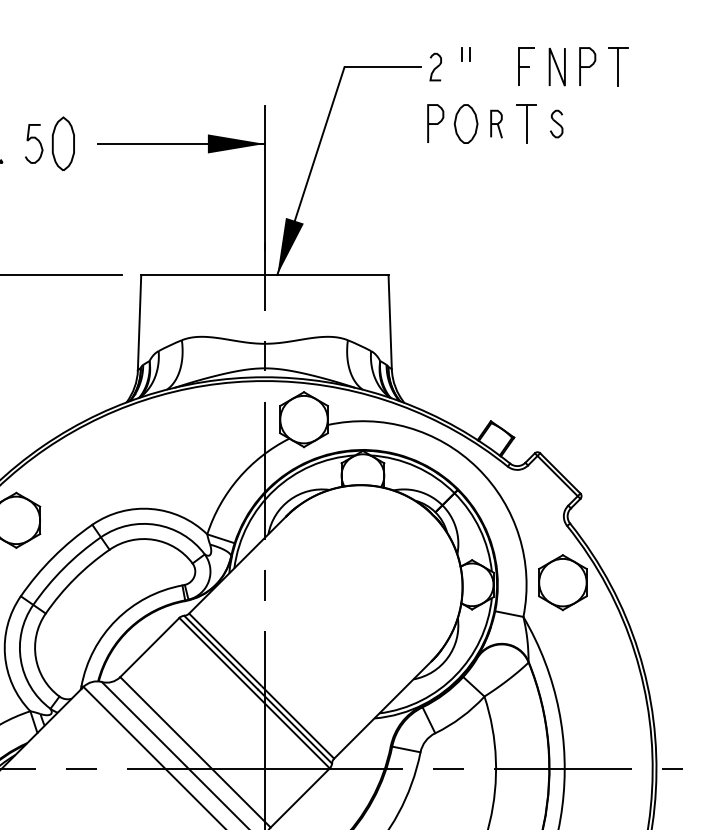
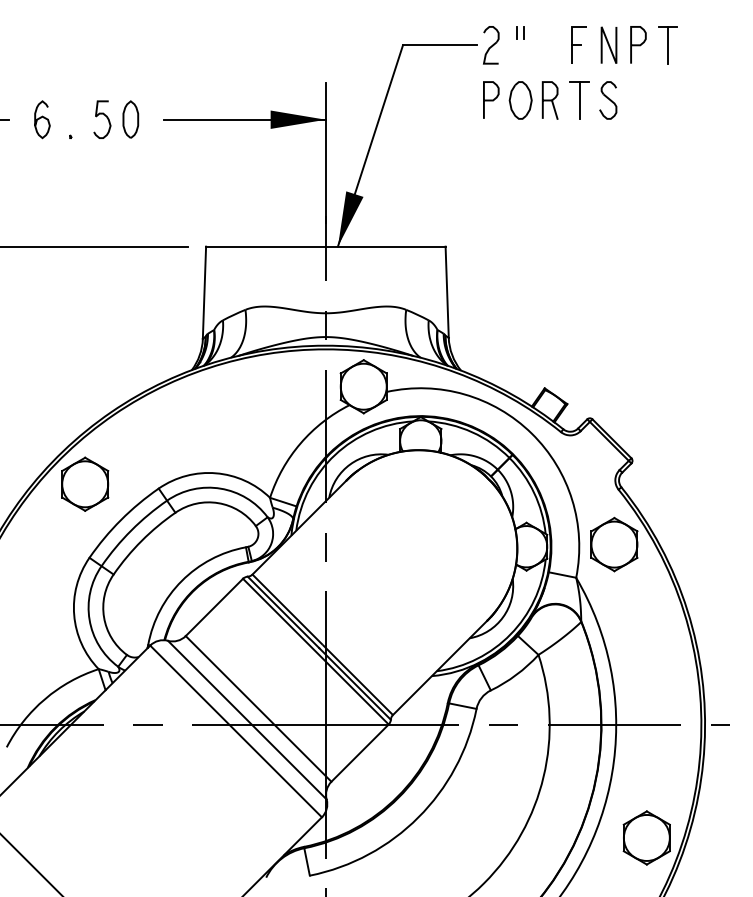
part: (435, 67) -> (491, 45), size x1.43
part: (495, 124) -> (549, 100), size x1.43
part: (556, 124) -> (608, 100), size x1.43
part: (63, 143) -> (130, 119), size x0.71

